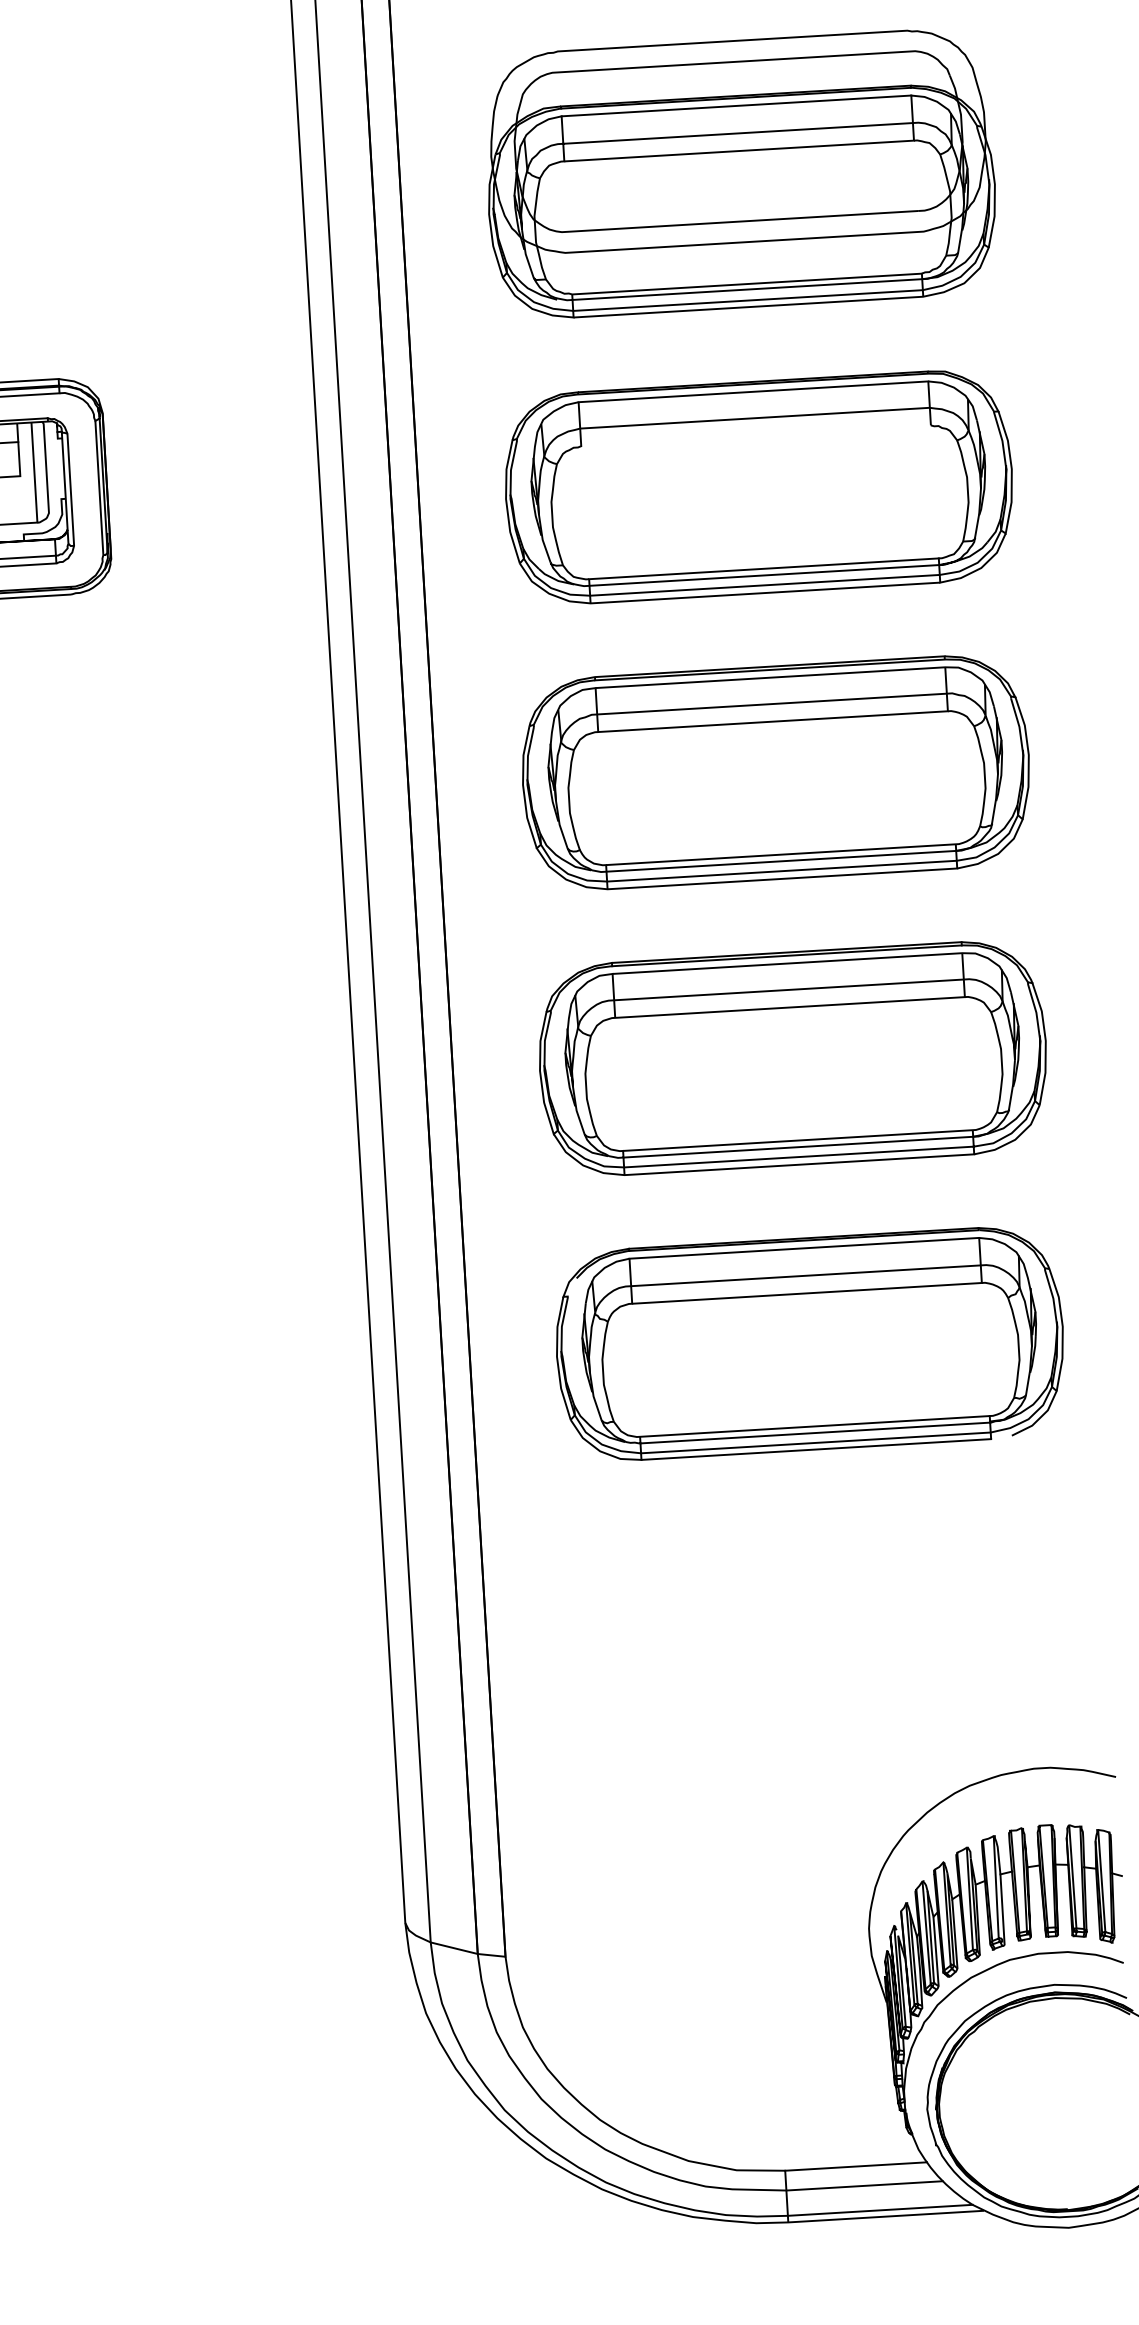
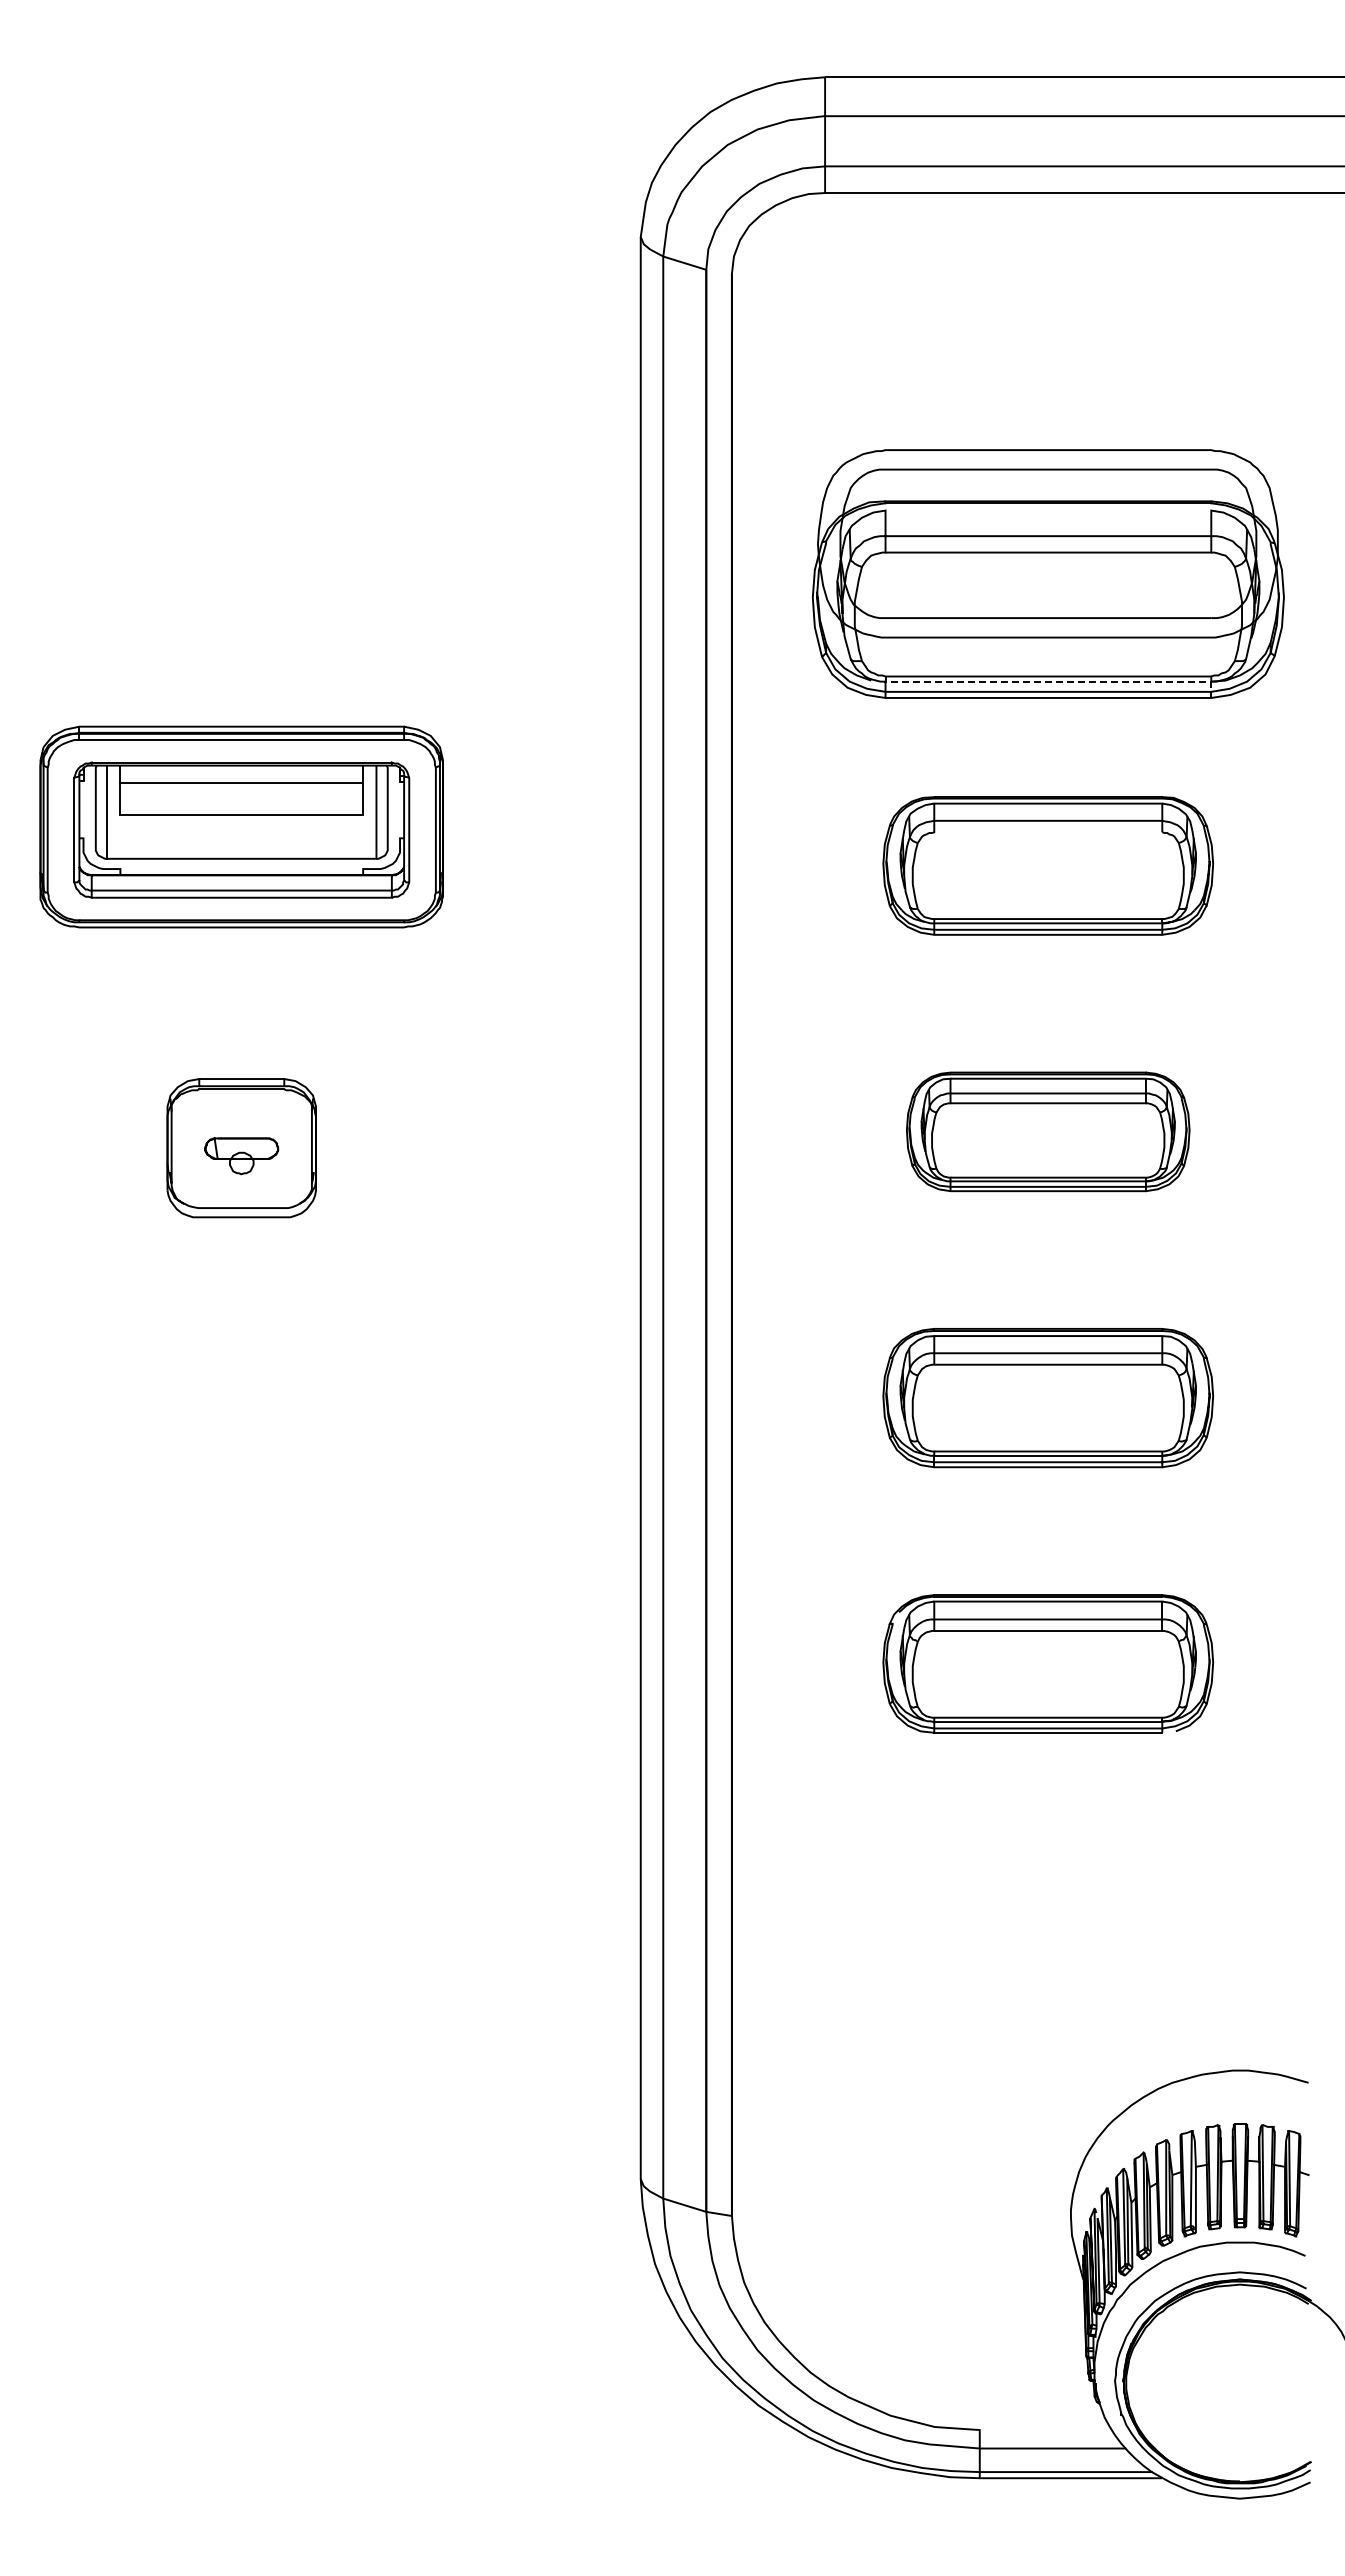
line: (736, 105) -> (1048, 510), removed
line: (753, 289) -> (1054, 681), solid -> dashed
part: (758, 486) -> (1047, 865), size x0.7
part: (775, 772) -> (1047, 1131), size x0.6
part: (792, 1058) -> (1047, 1397), size x0.7
part: (809, 1343) -> (1047, 1663), size x0.7
line: (855, 2167) -> (1045, 2430), removed

